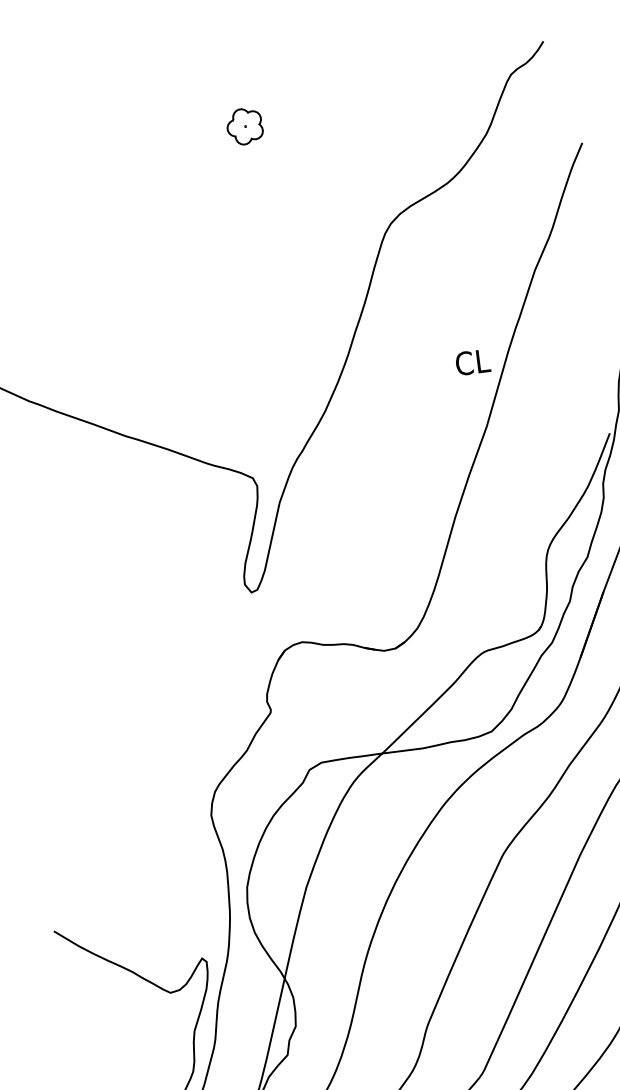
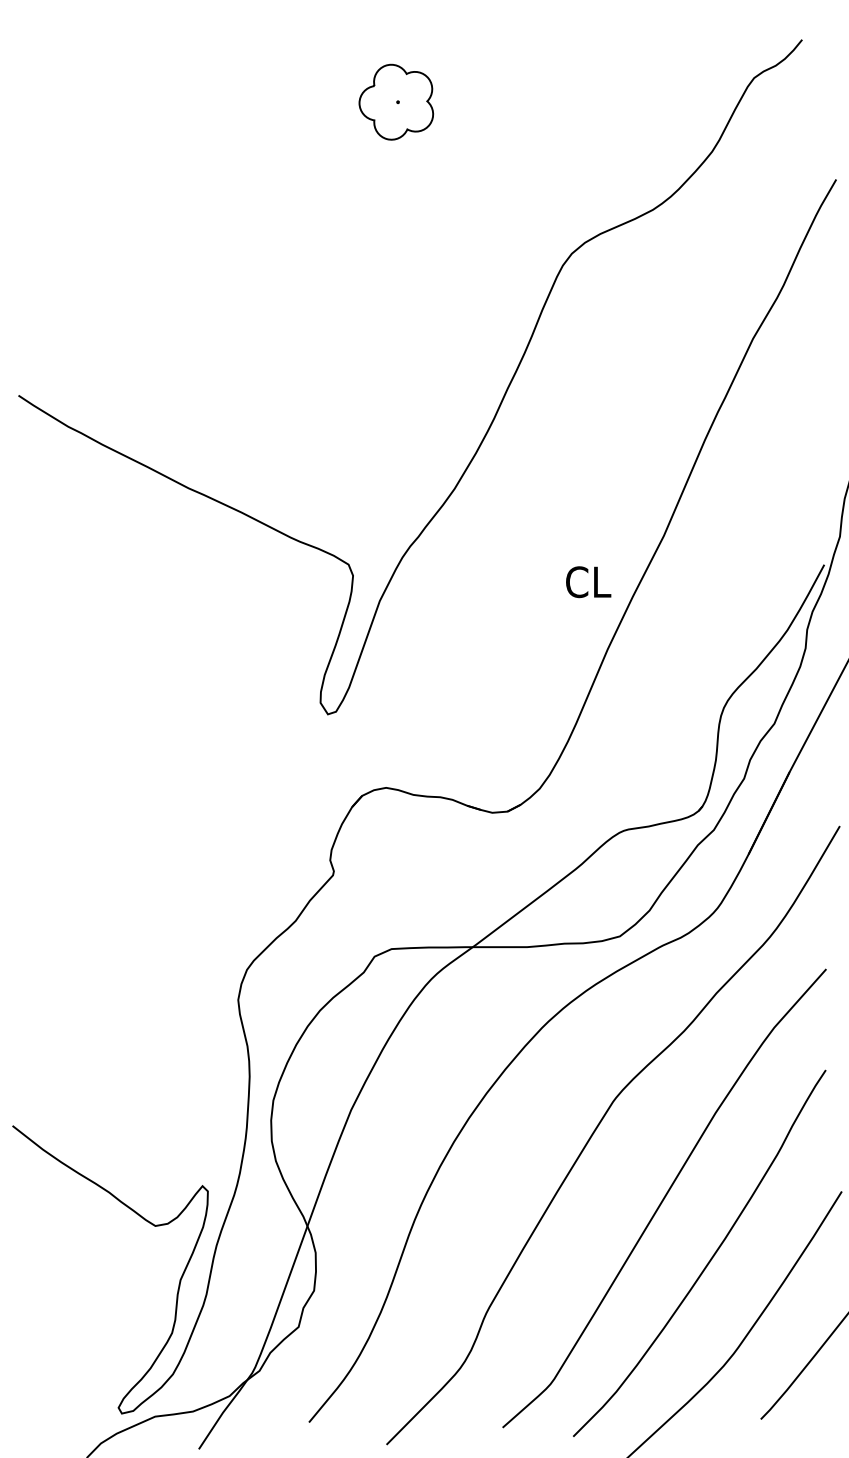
part: (244, 126) -> (396, 101), size x1.6
text: (472, 362) -> (588, 582), moved

